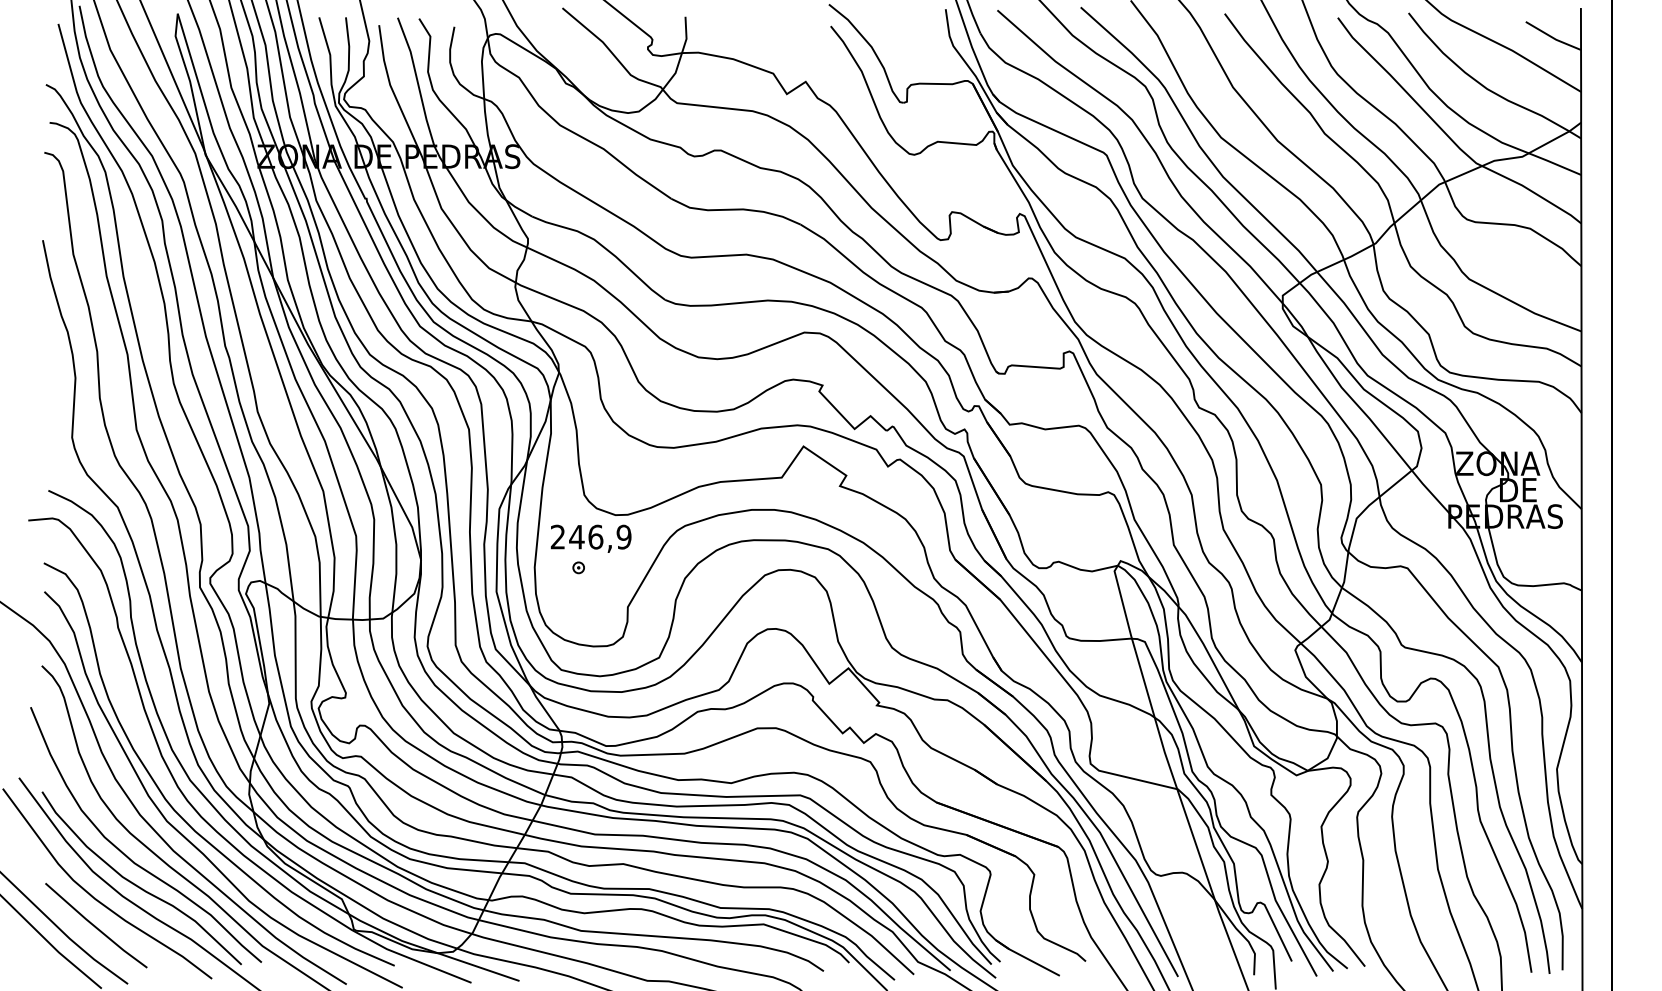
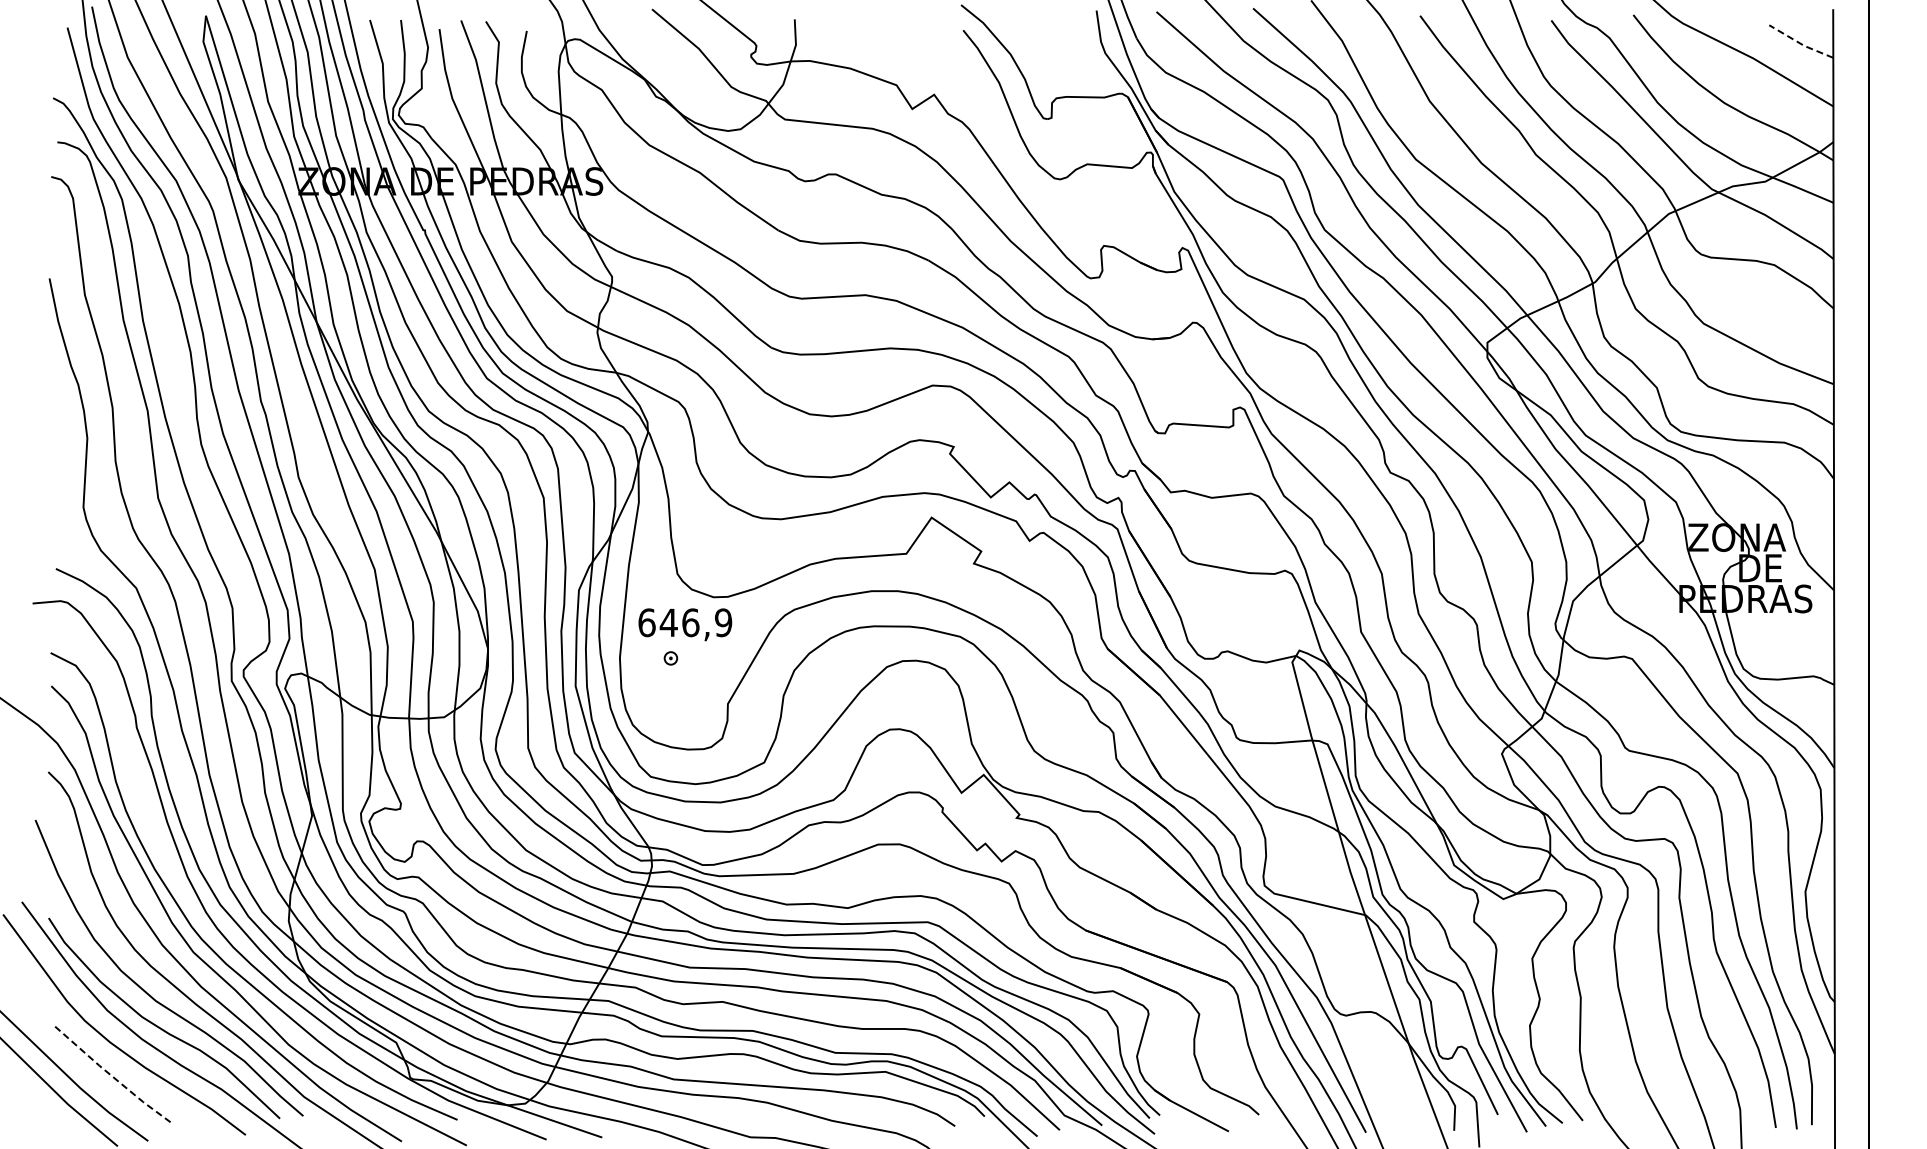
line: (1553, 37) -> (1801, 43), solid -> dashed
text: (557, 536) -> (646, 622), 246,9 -> 646,9
line: (95, 926) -> (110, 1074), solid -> dashed

